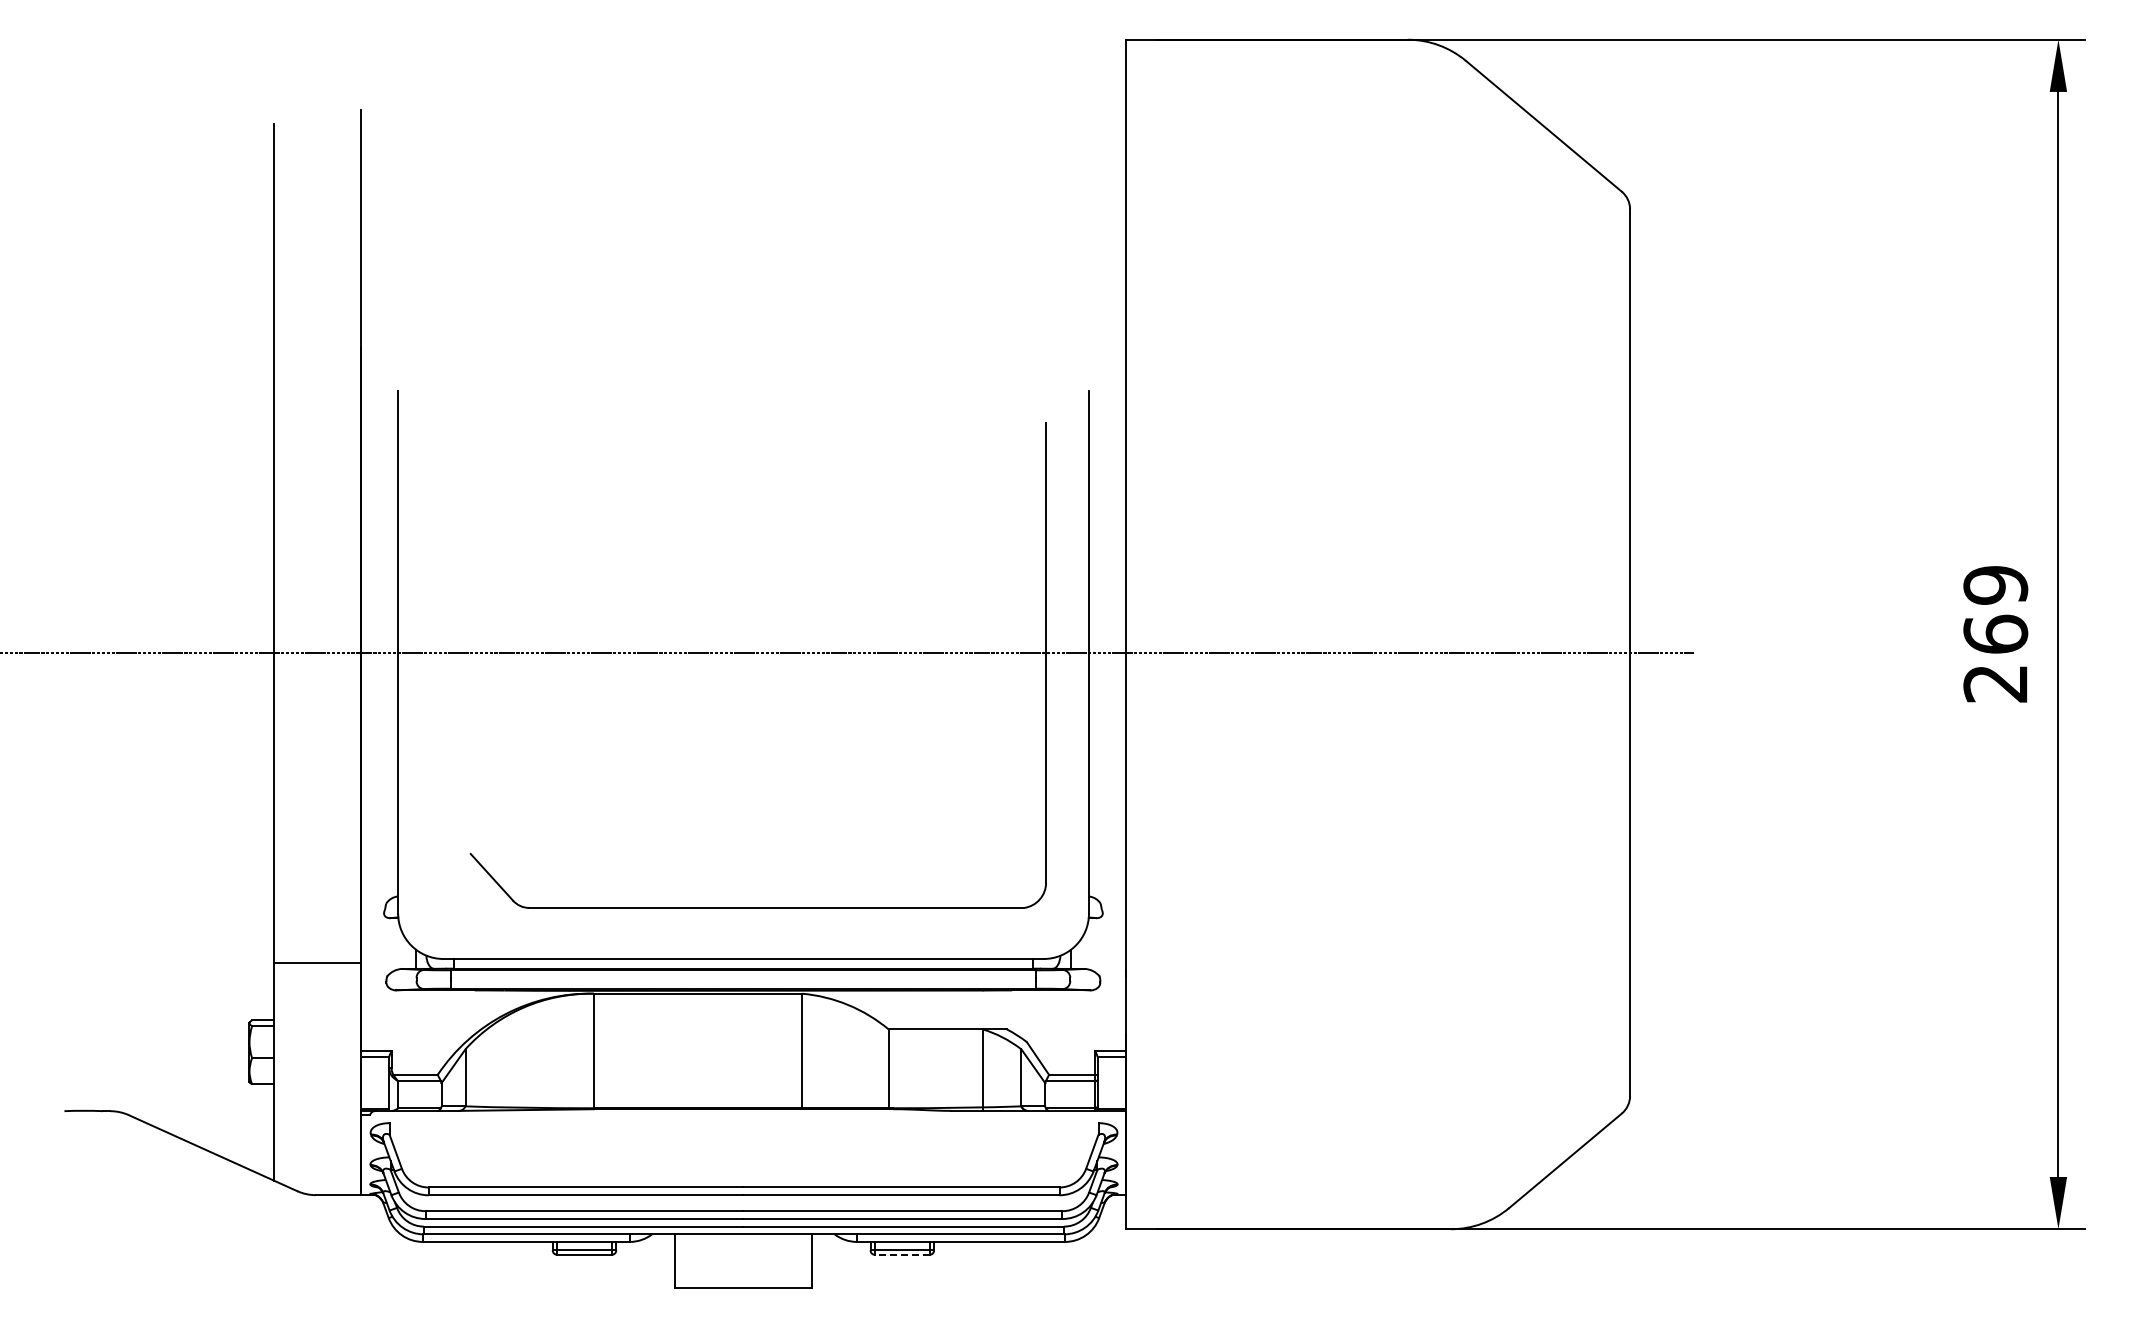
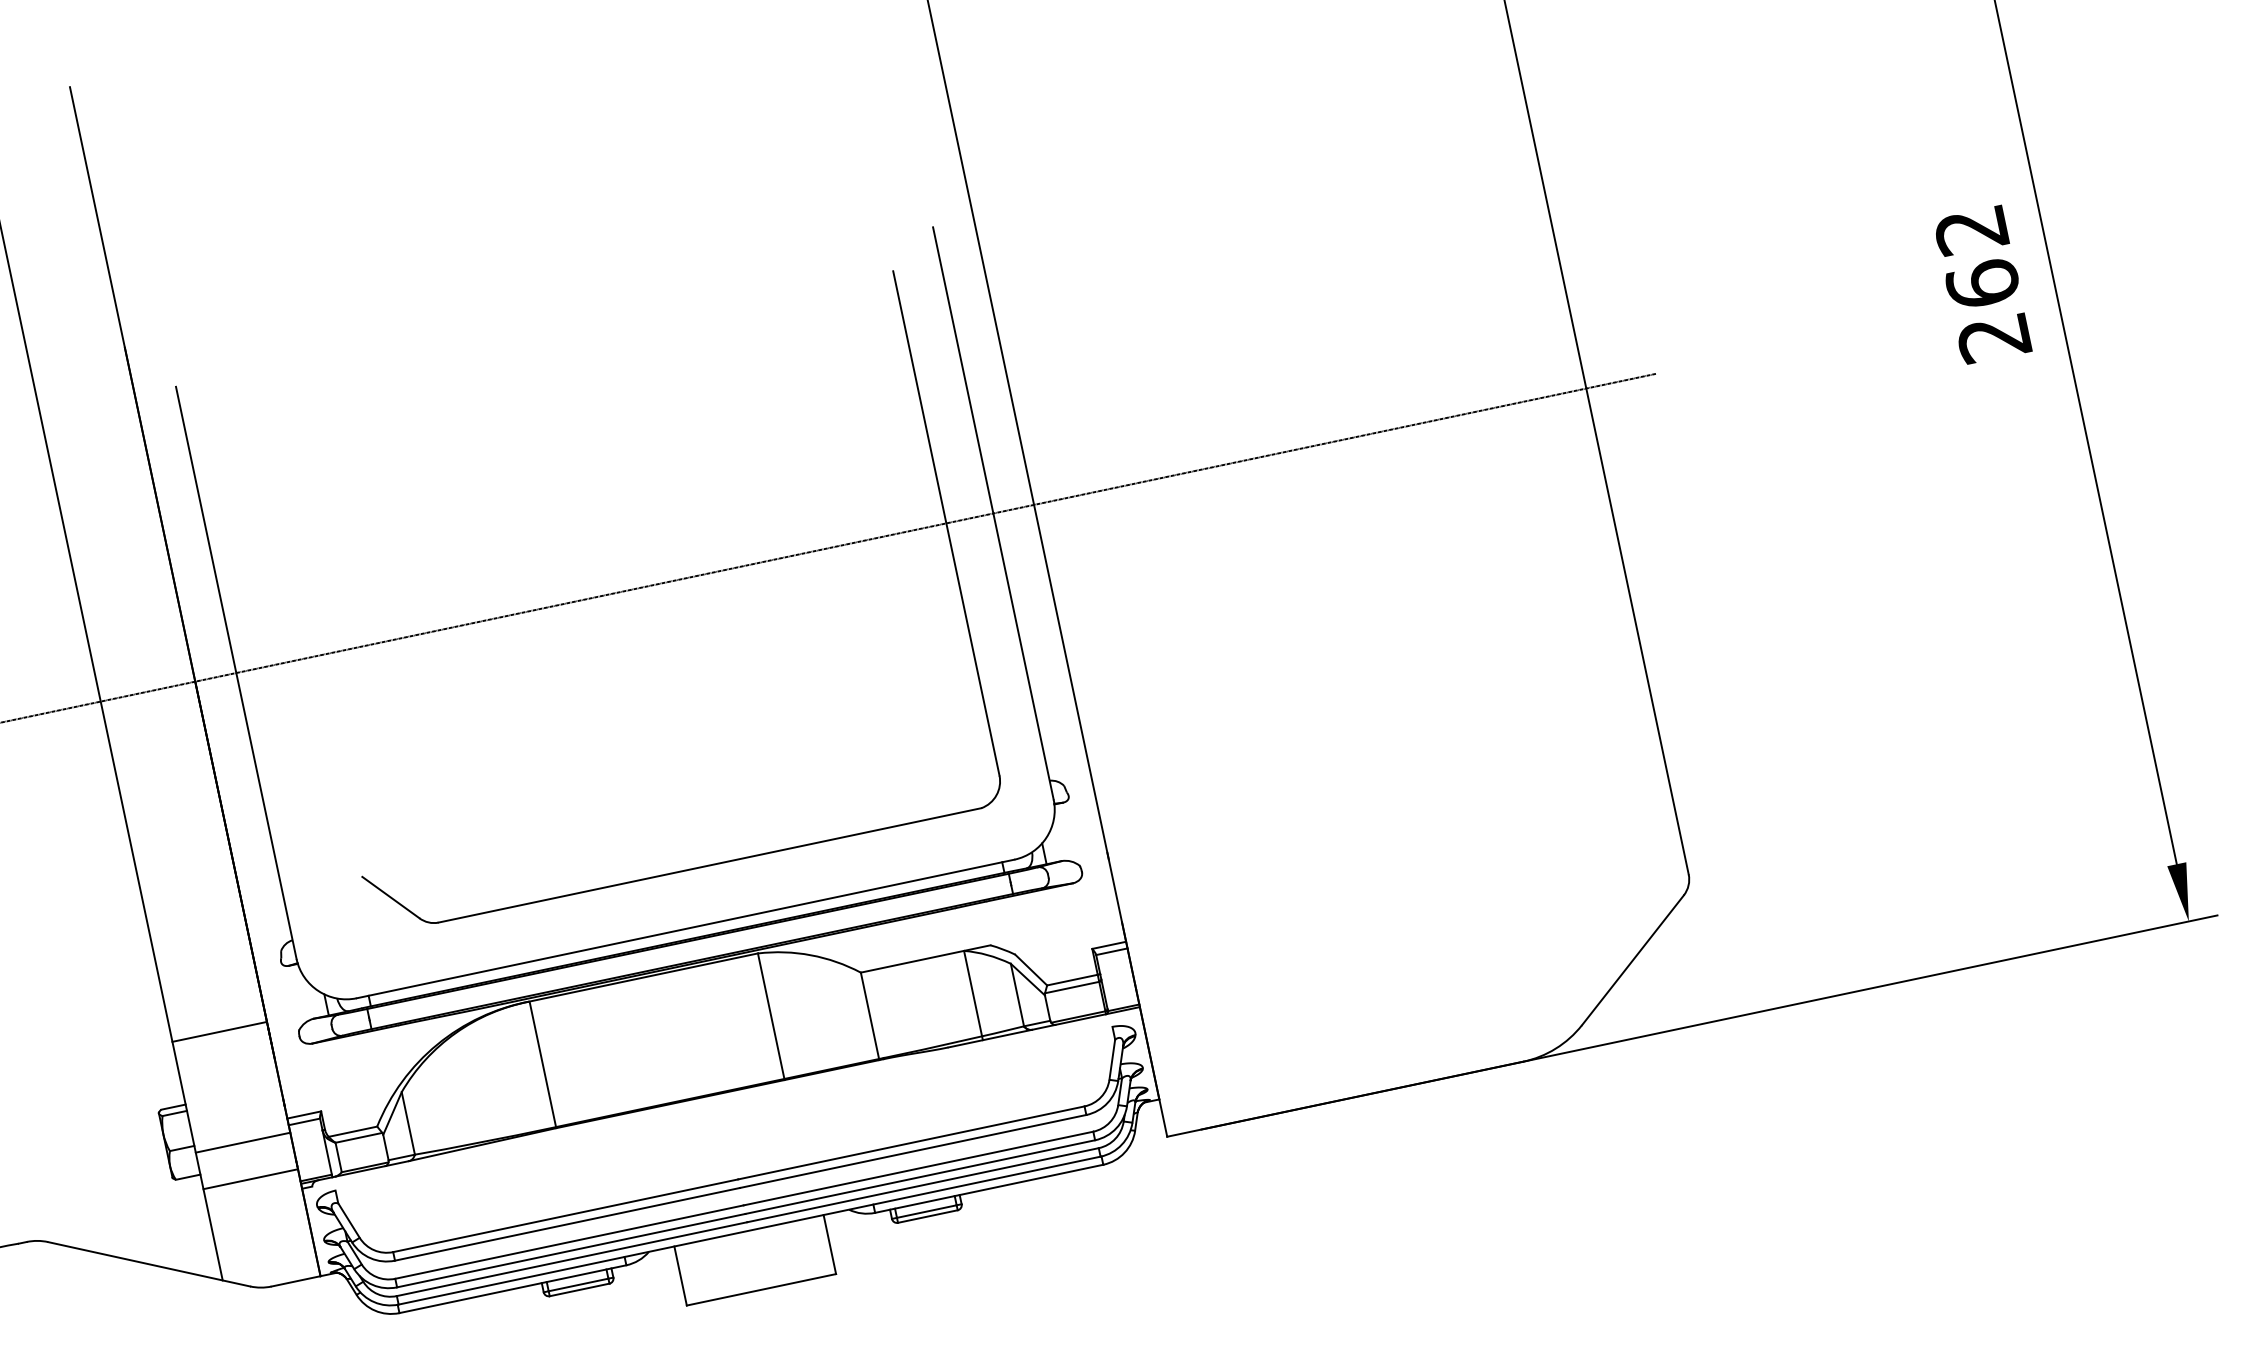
text: (1995, 585) -> (1971, 230), 269 -> 262
line: (317, 1064) -> (243, 1142), added
line: (317, 1097) -> (250, 1179), added
line: (901, 1254) -> (926, 1216), dashed -> solid

